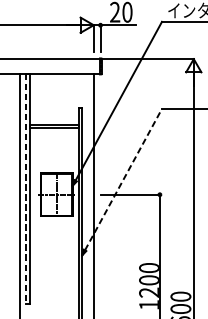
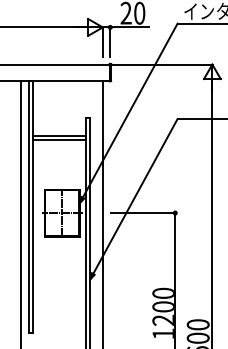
line: (123, 179) -> (135, 196), dashed -> solid
line: (25, 189) -> (28, 207), dashed -> solid

